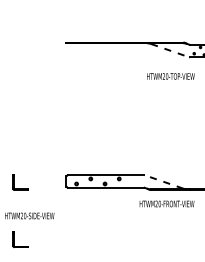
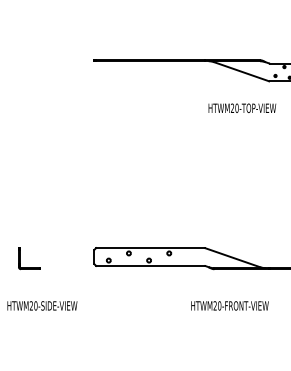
line: (170, 50) -> (241, 71), dashed -> solid
line: (163, 181) -> (232, 257), dashed -> solid
text: (166, 203) -> (229, 305), moved
part: (14, 239) -> (20, 339), removed

